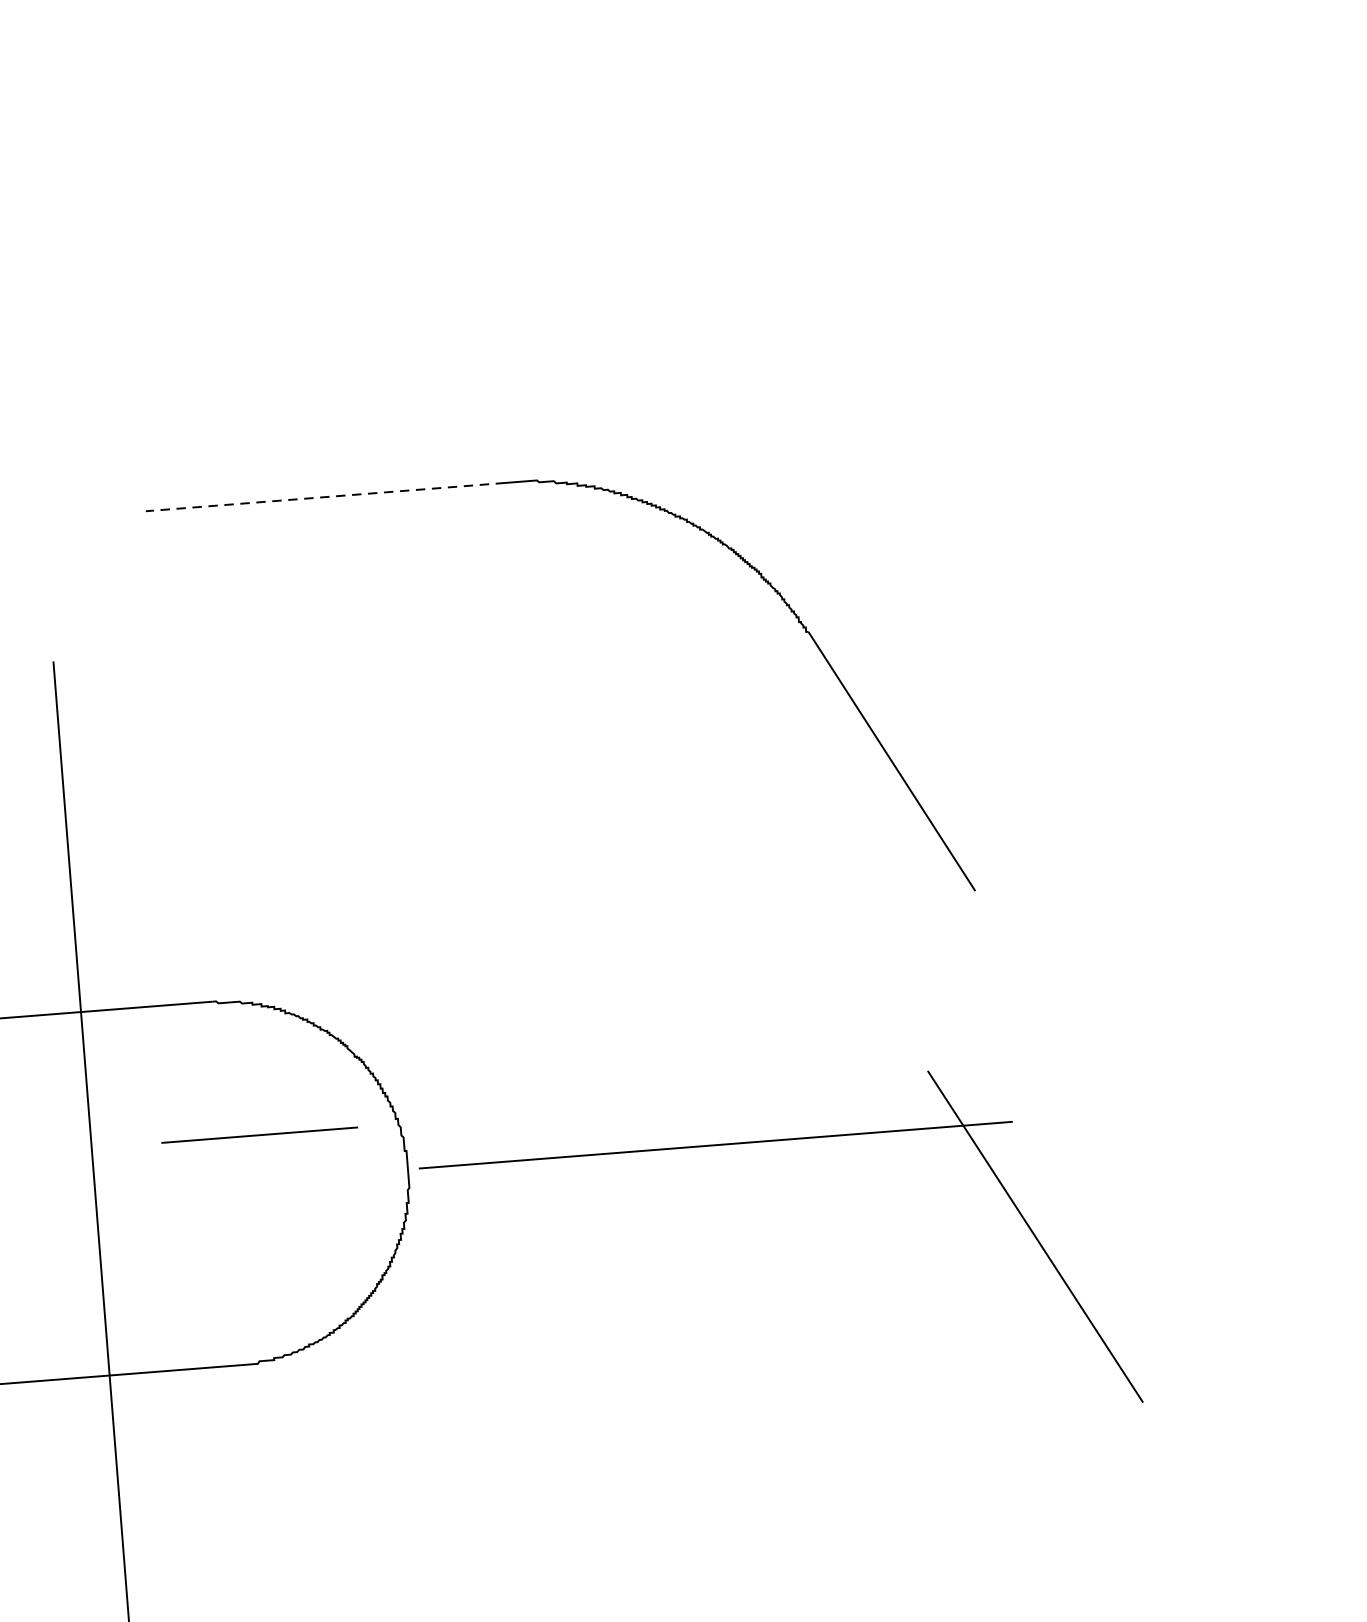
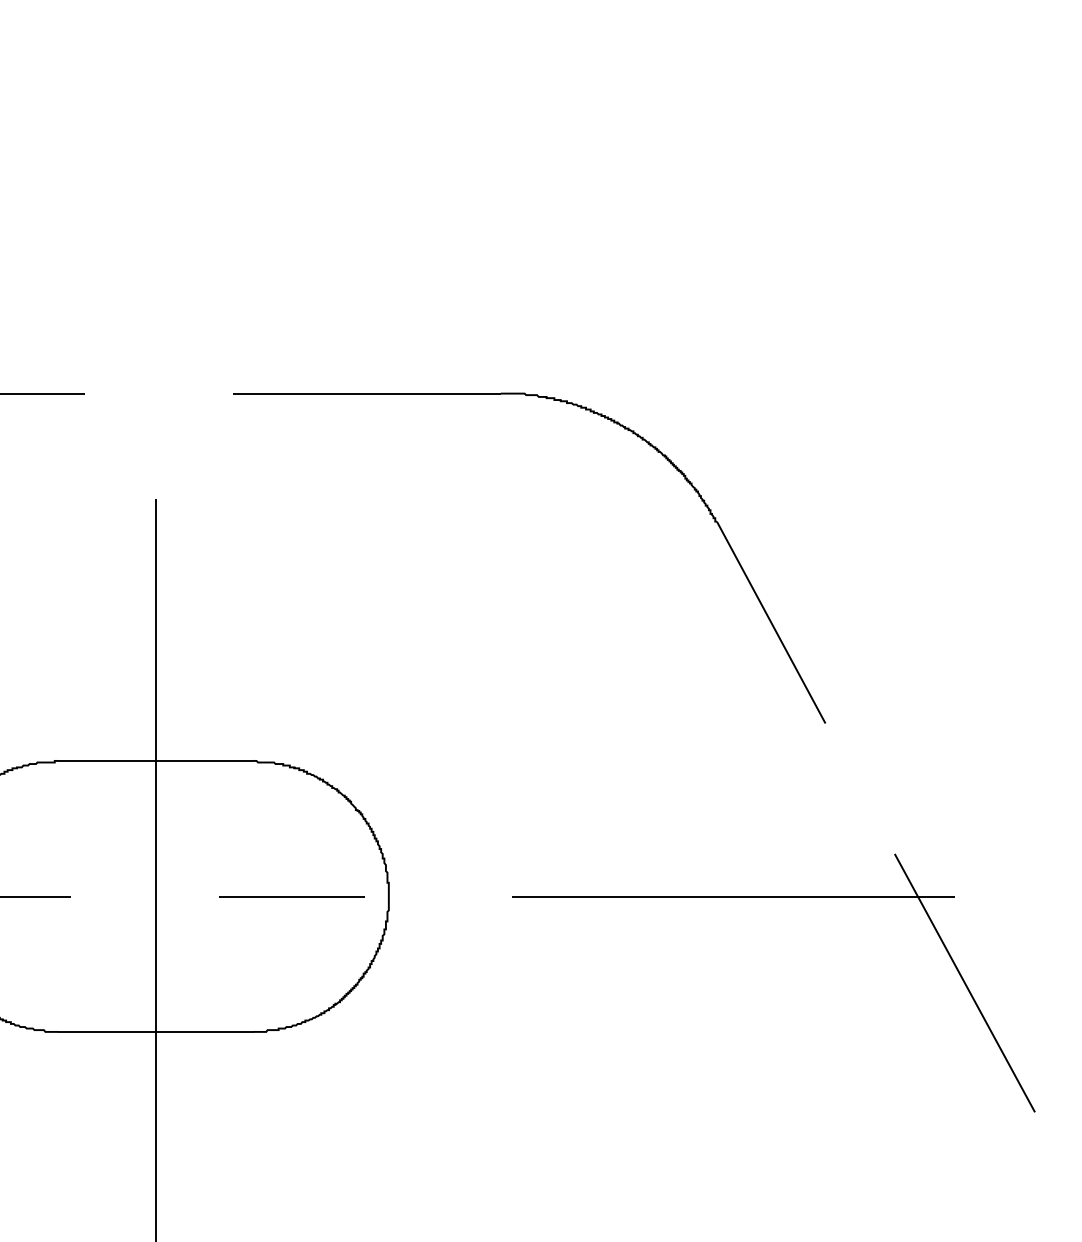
line: (324, 496) -> (366, 393), dashed -> solid
line: (259, 1135) -> (291, 896), moved
part: (769, 1142) -> (773, 897), moved

